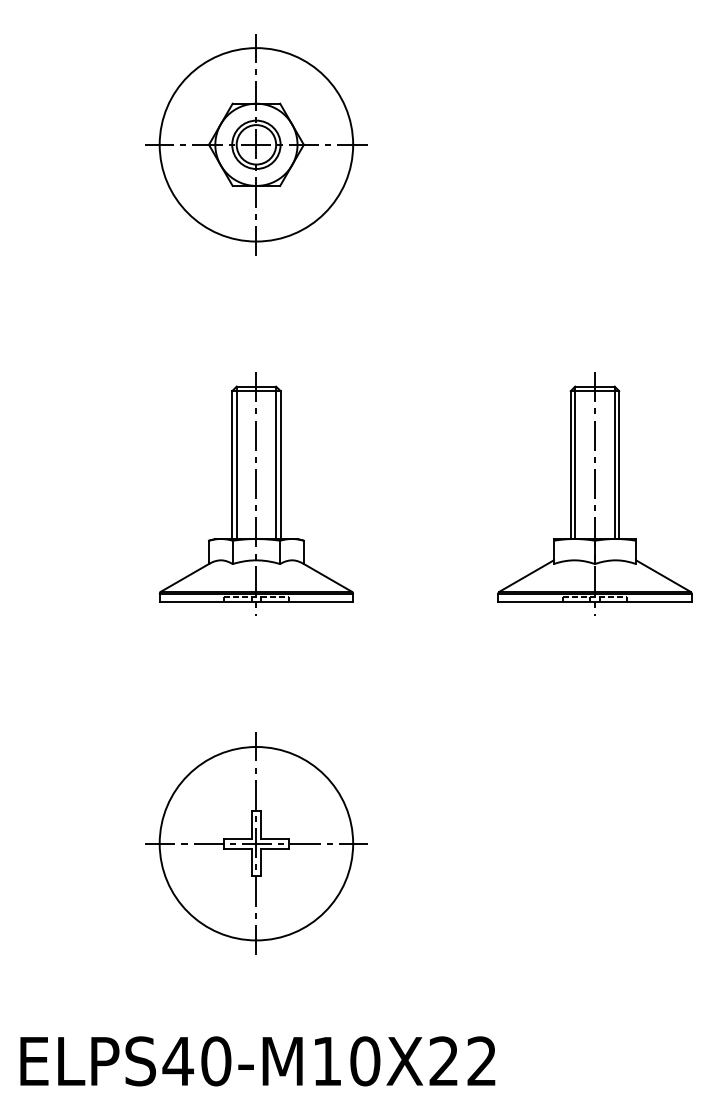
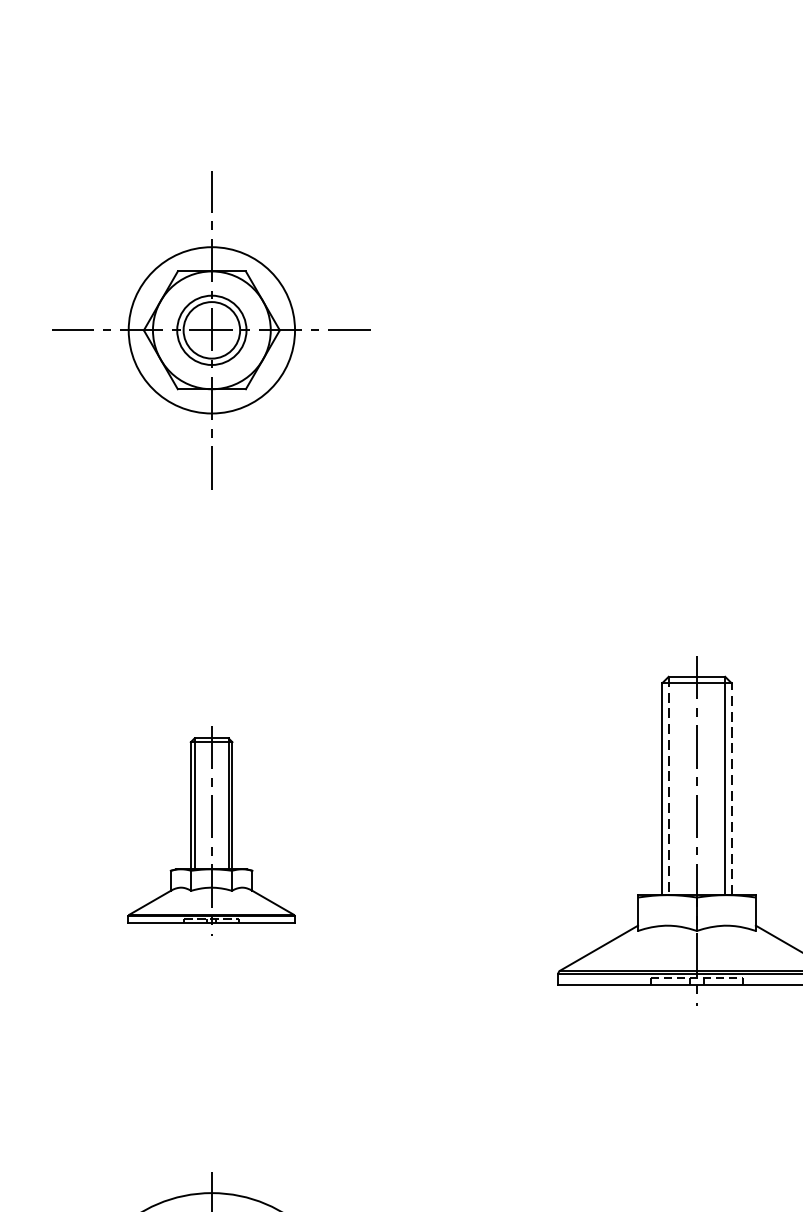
circle: (256, 144) -> (211, 329), size x0.6
line: (575, 463) -> (669, 786), solid -> dashed
line: (619, 465) -> (732, 789), solid -> dashed
part: (255, 493) -> (210, 829), size x0.6

